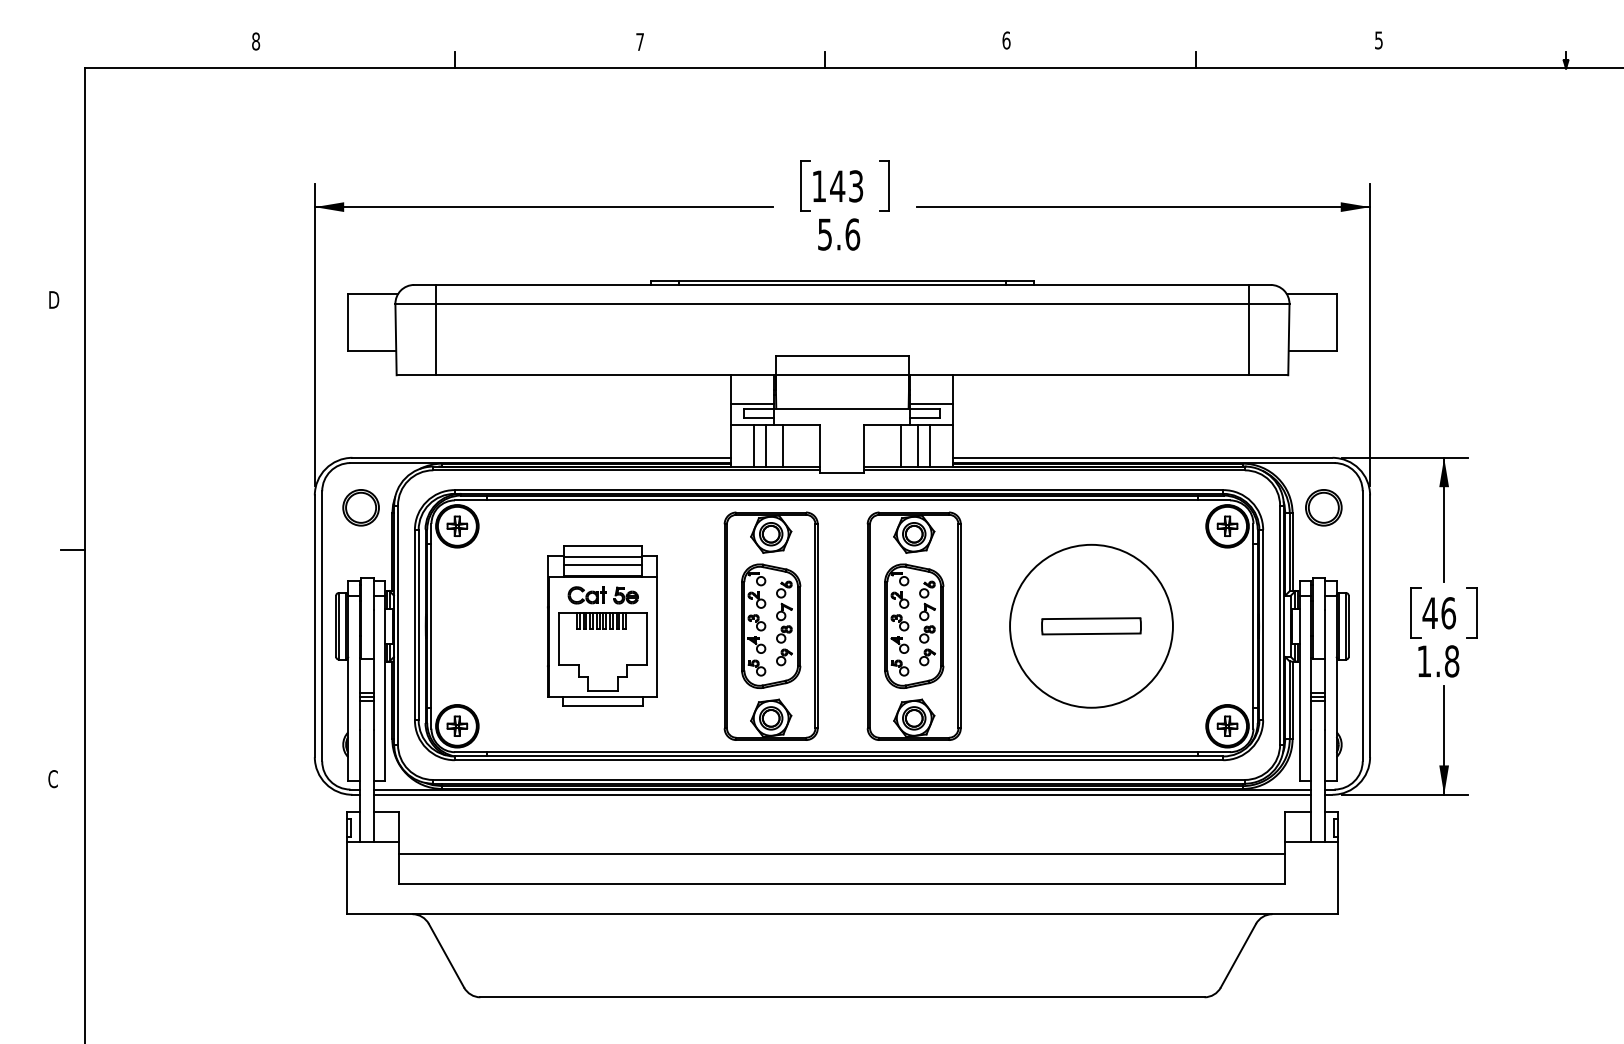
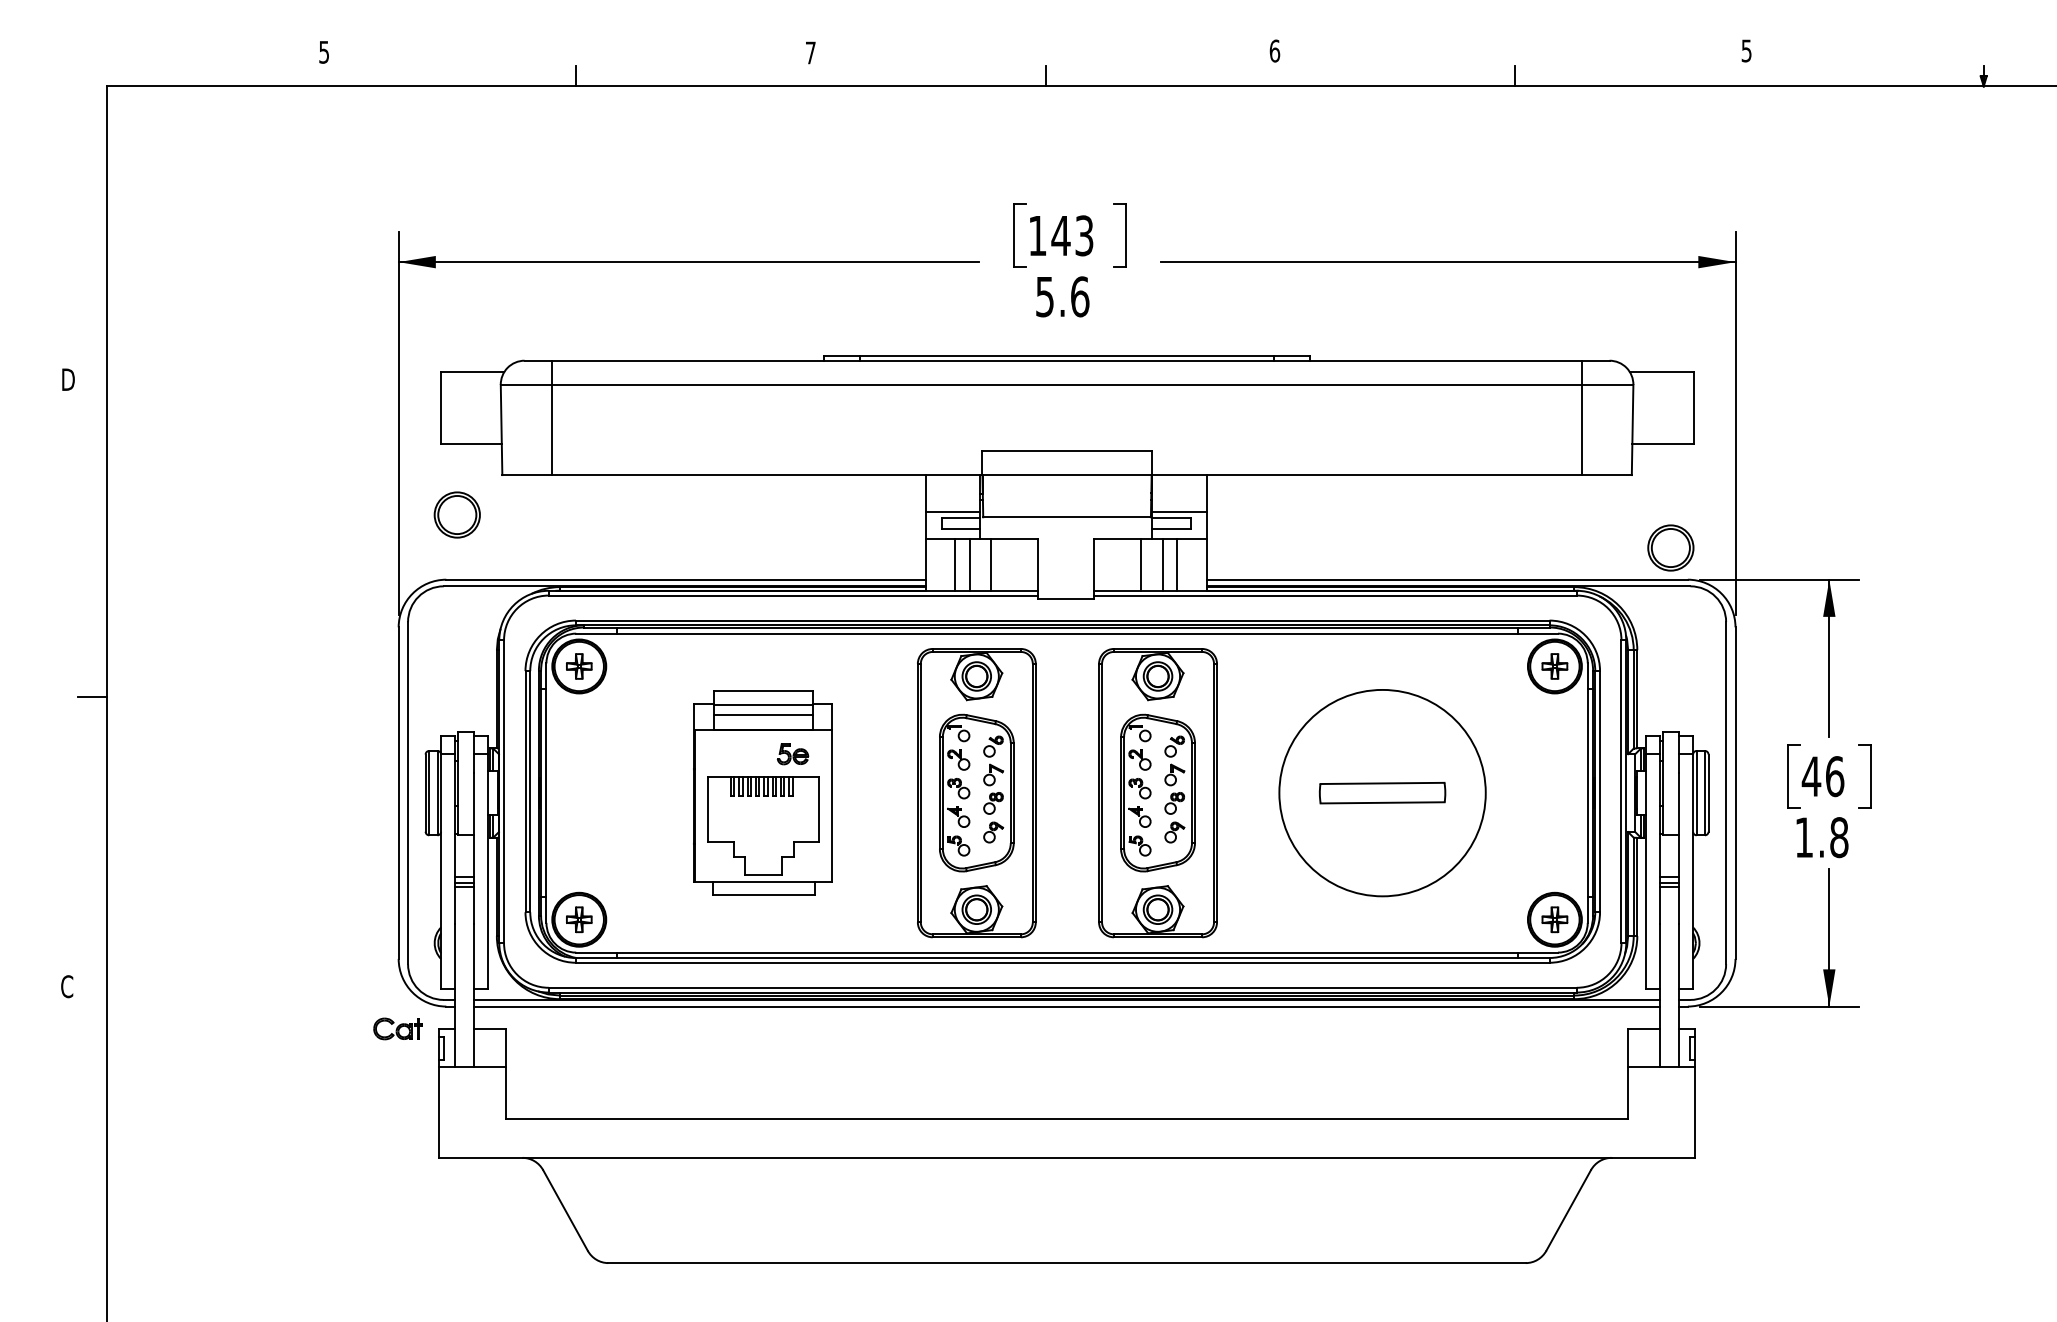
text: (256, 40) -> (324, 51), 8 -> 5
part: (360, 507) -> (456, 514), moved
part: (1323, 507) -> (1670, 547), moved
part: (587, 595) -> (397, 1028), moved
line: (841, 853) -> (1066, 1081), removed

